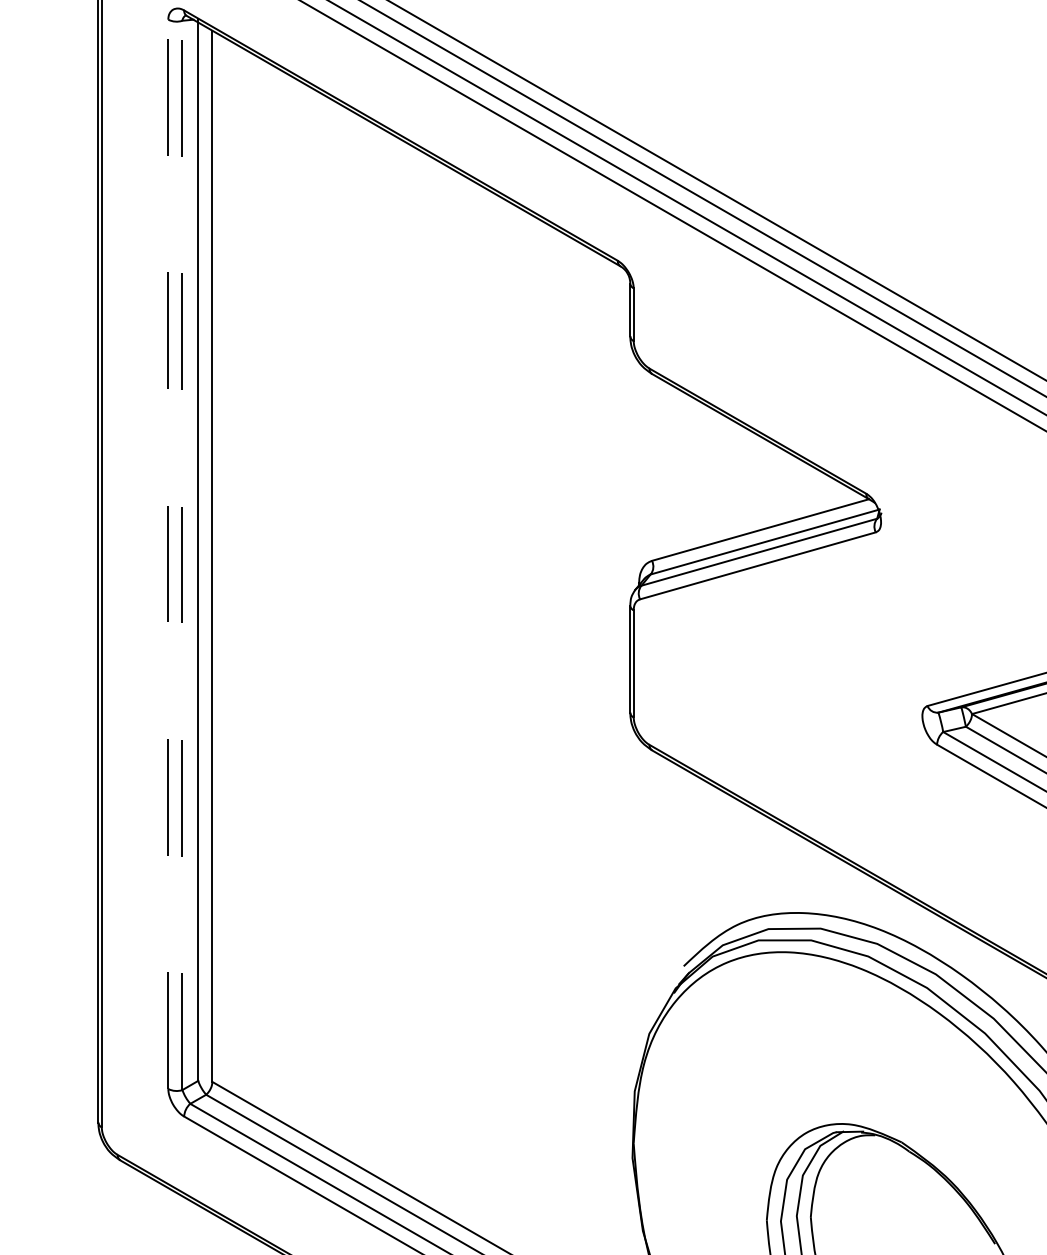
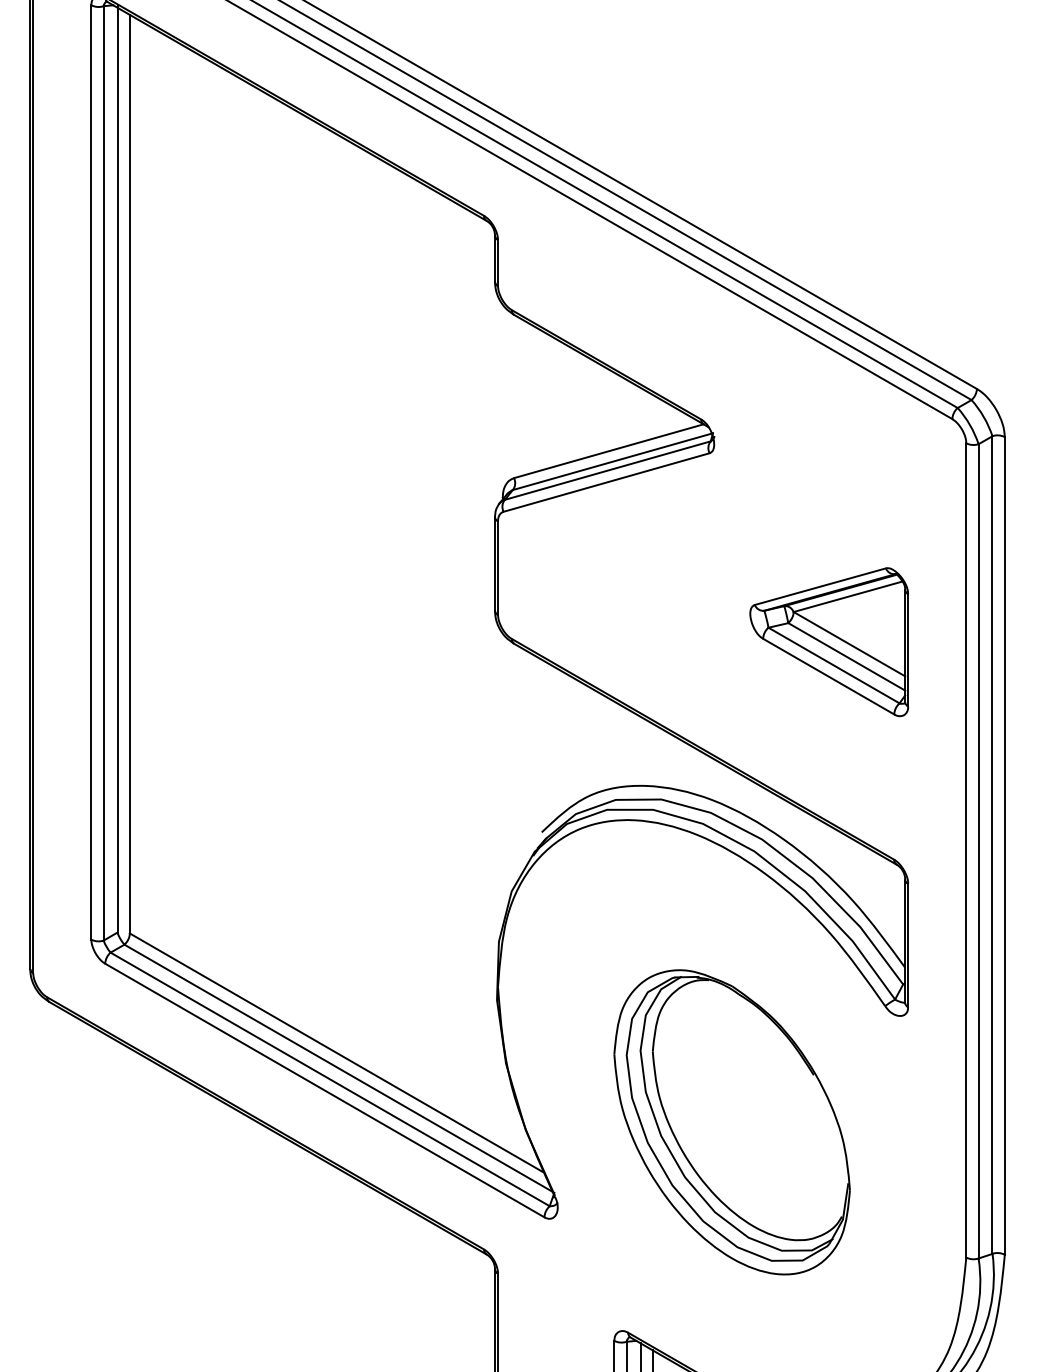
line: (168, 554) -> (91, 472), dashed -> solid
line: (182, 554) -> (103, 472), dashed -> solid

